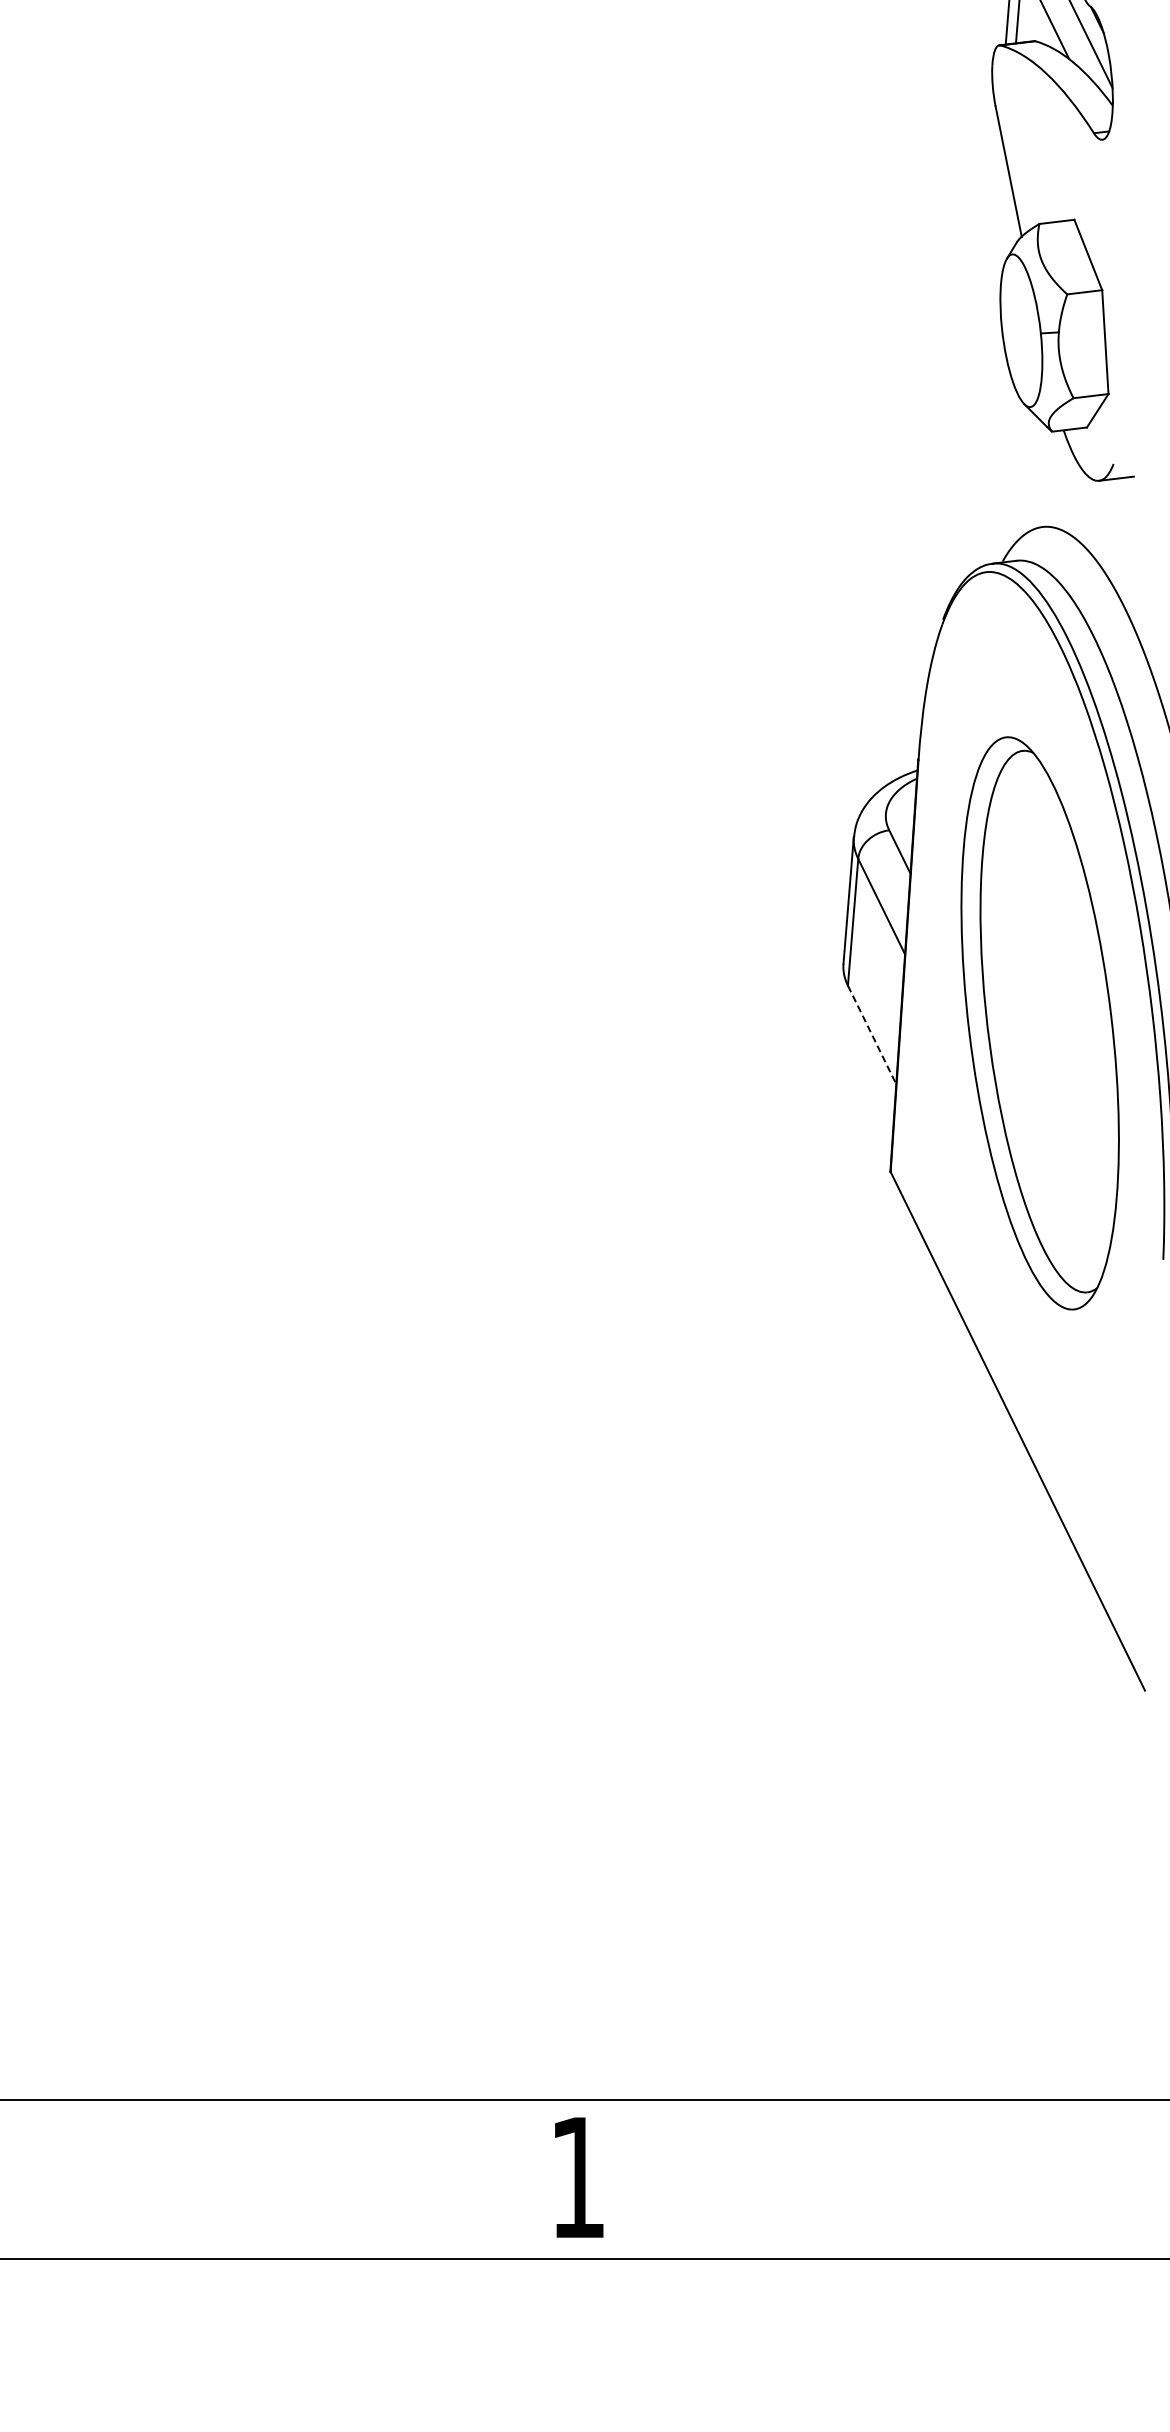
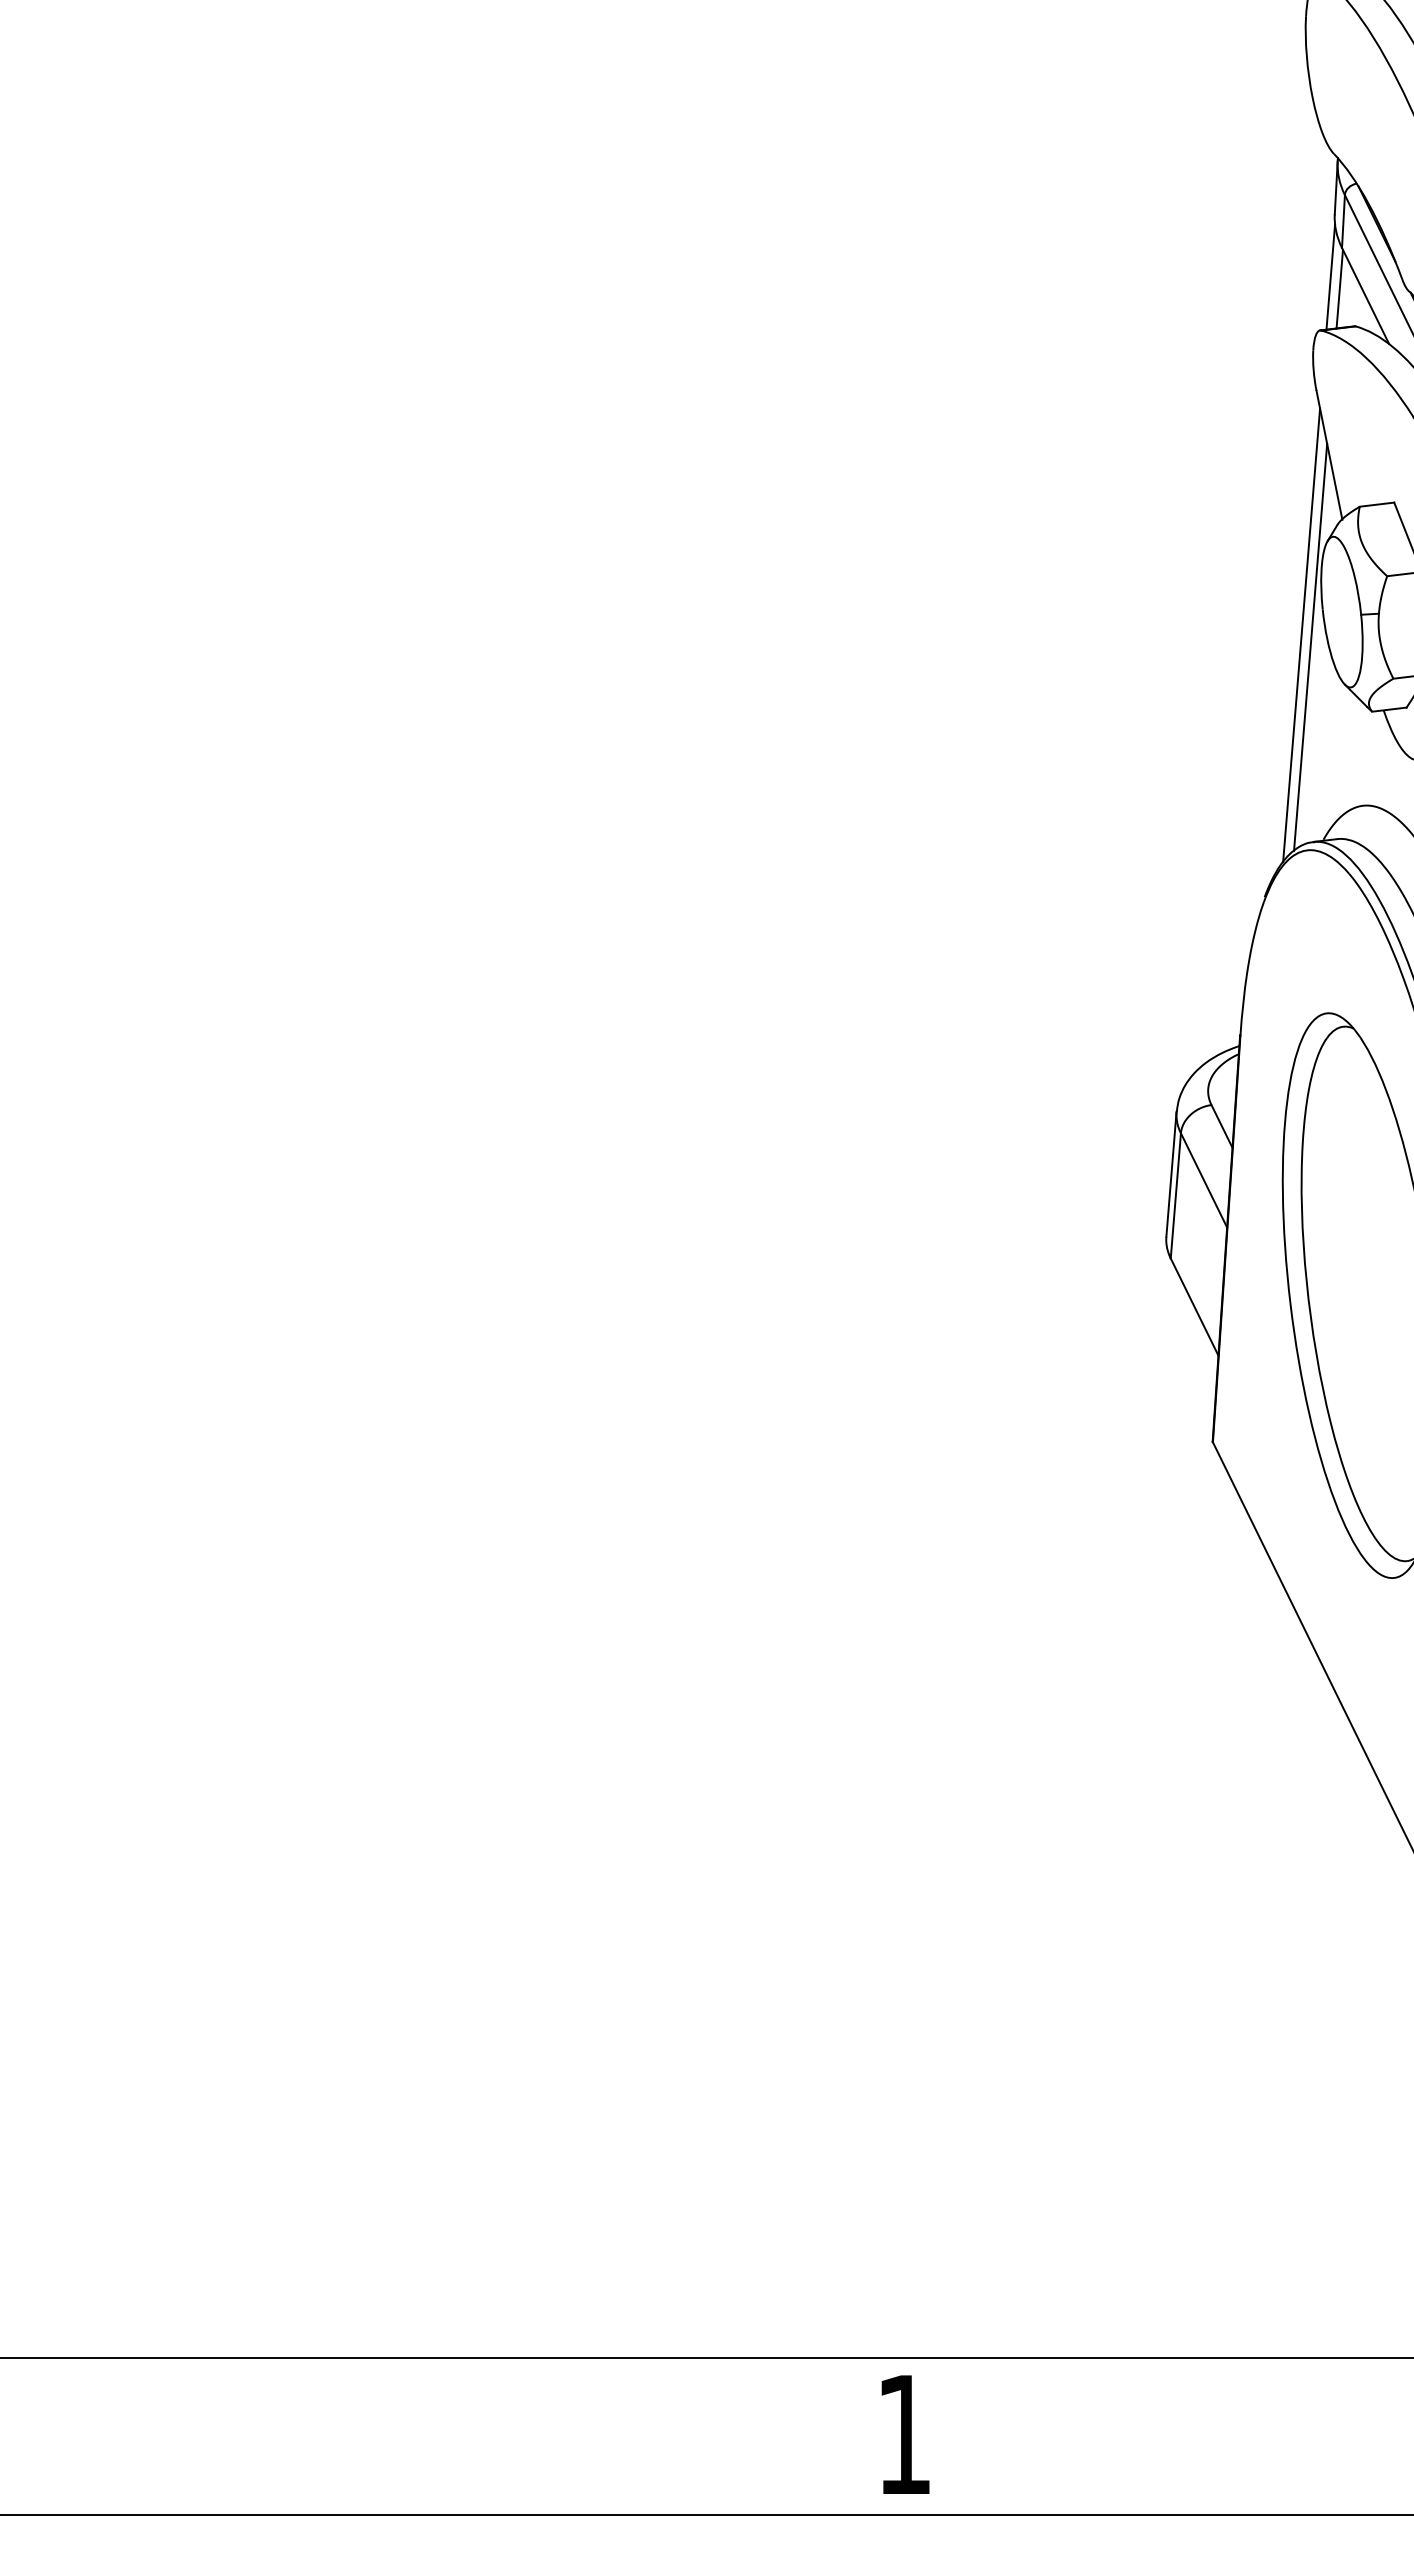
line: (980, 354) -> (1301, 635), added
line: (989, 365) -> (1310, 646), added
line: (871, 1035) -> (1194, 1307), dashed -> solid

